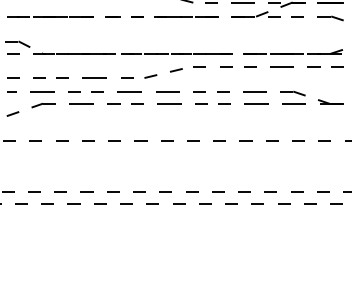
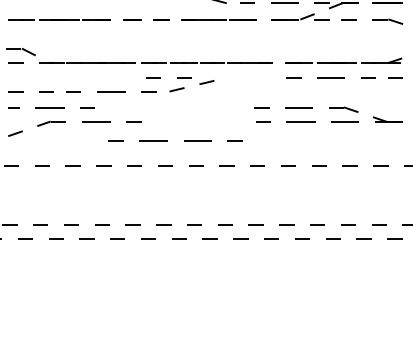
line: (205, 66) -> (160, 78), moved
line: (141, 91) -> (167, 140), moved
line: (169, 103) -> (198, 121), removed

